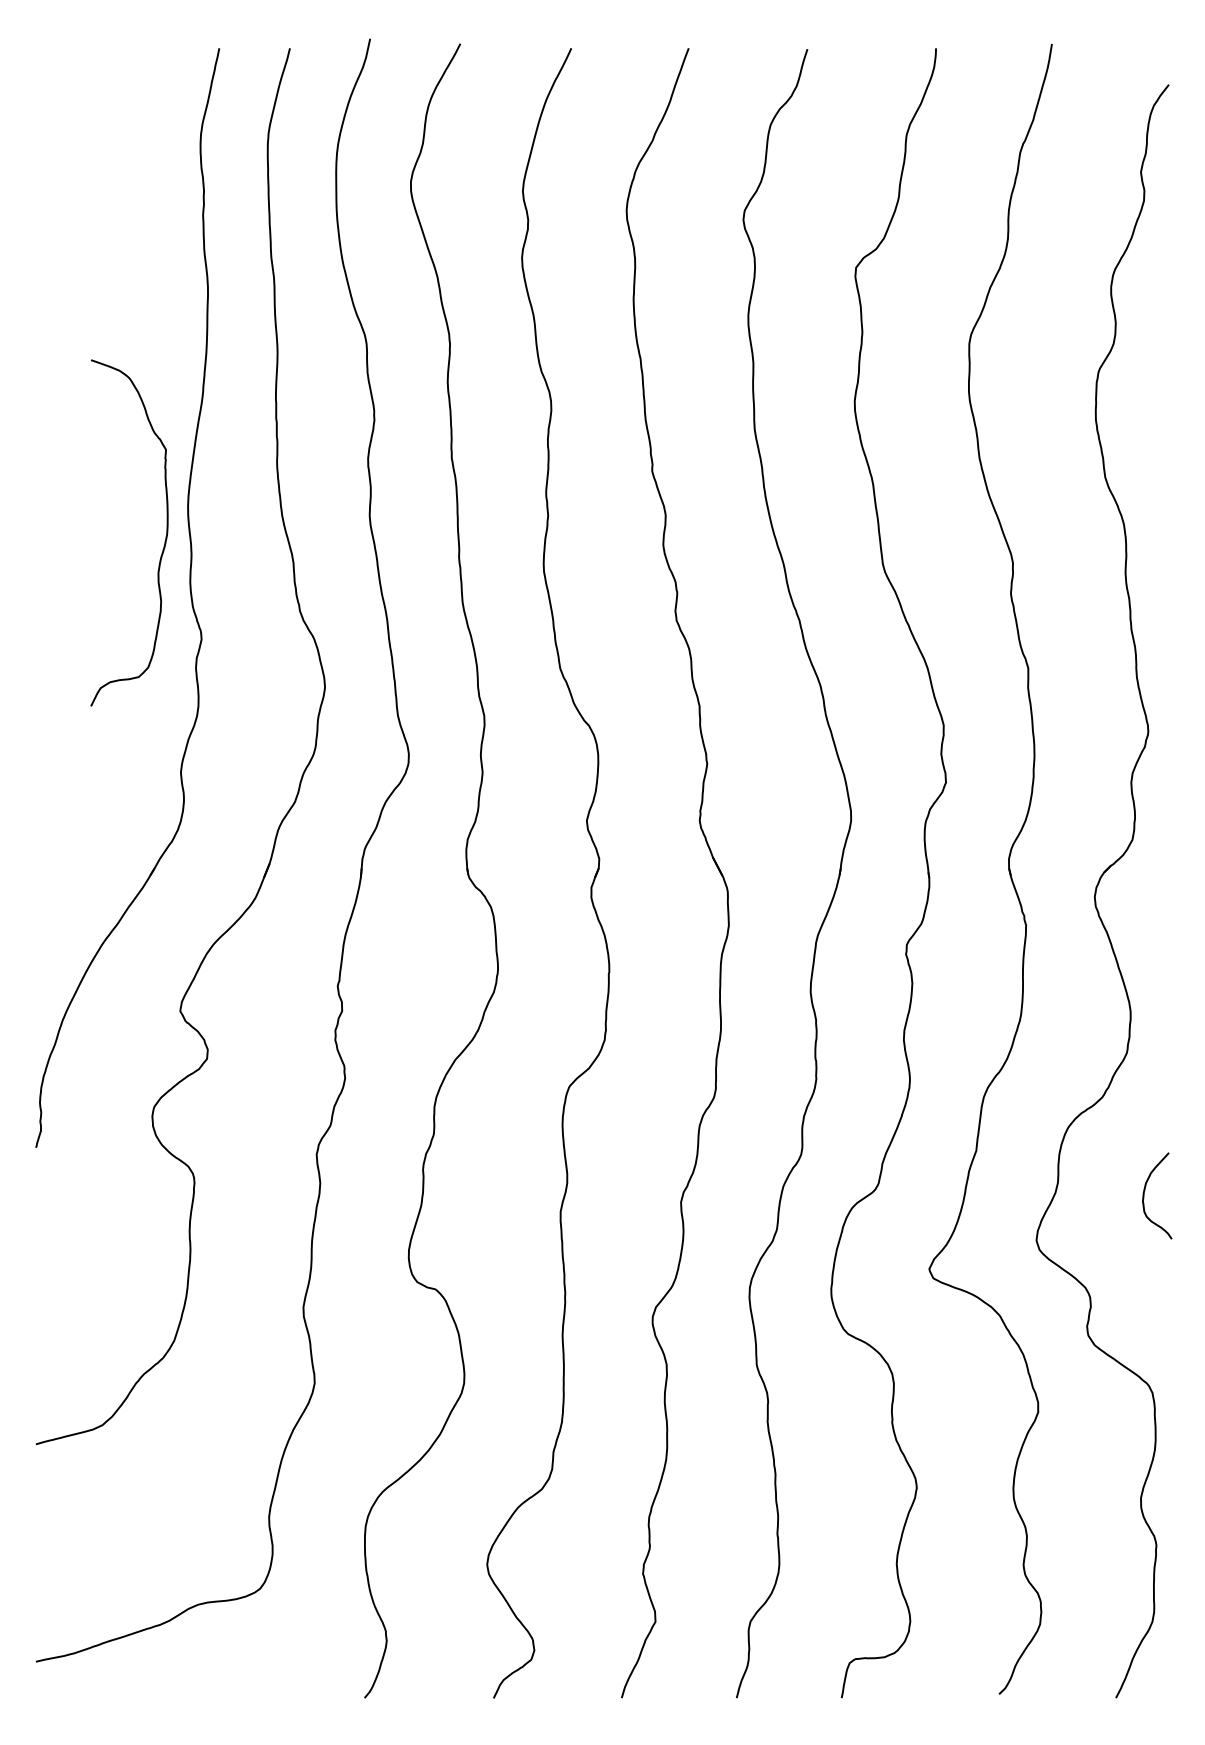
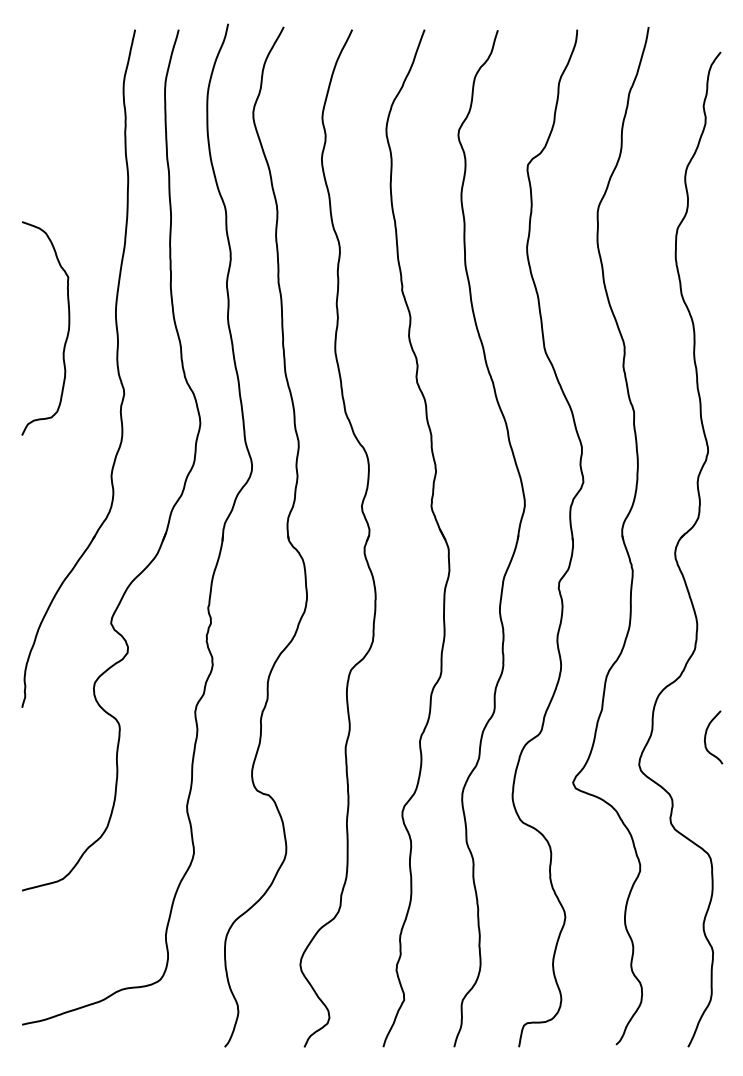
curve: (164, 536) -> (67, 330), moved

